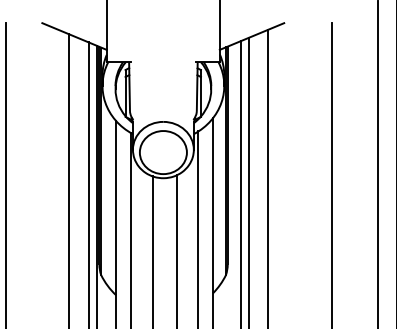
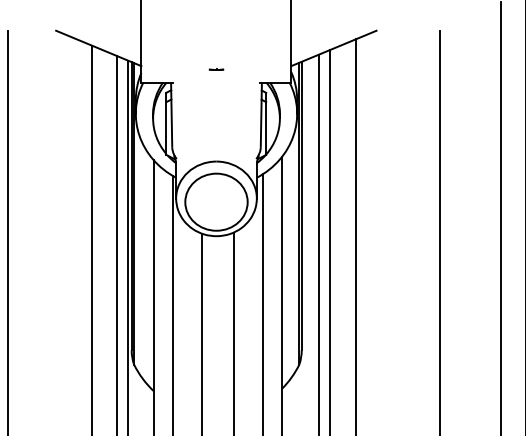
line: (163, 52) -> (216, 69), added

